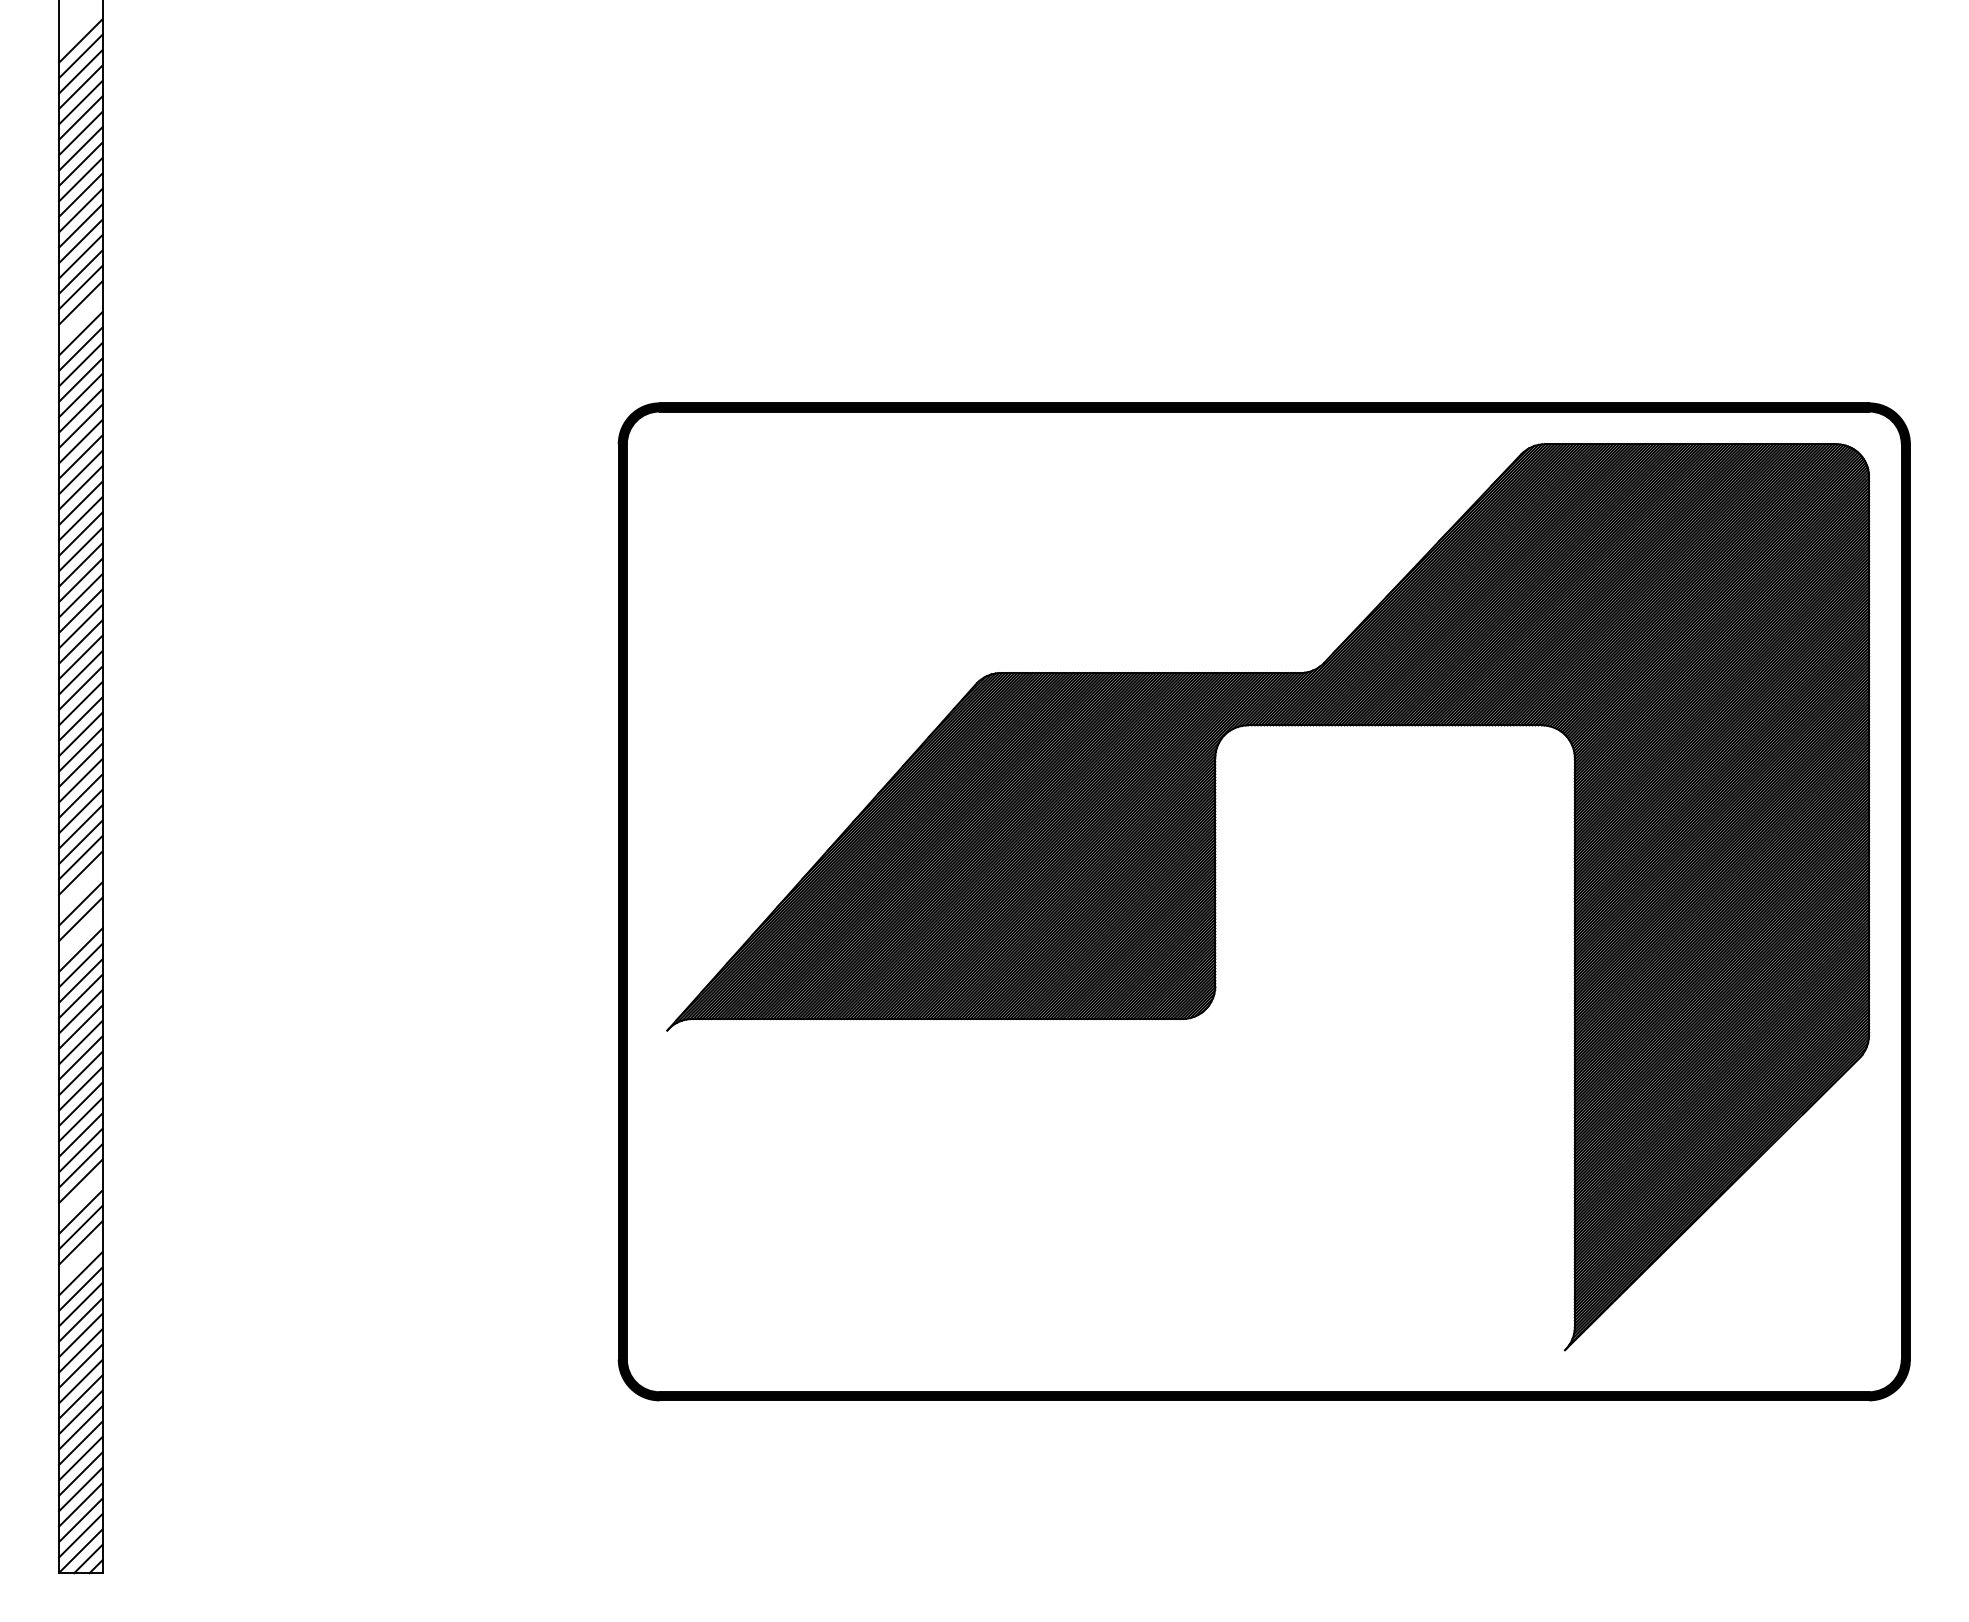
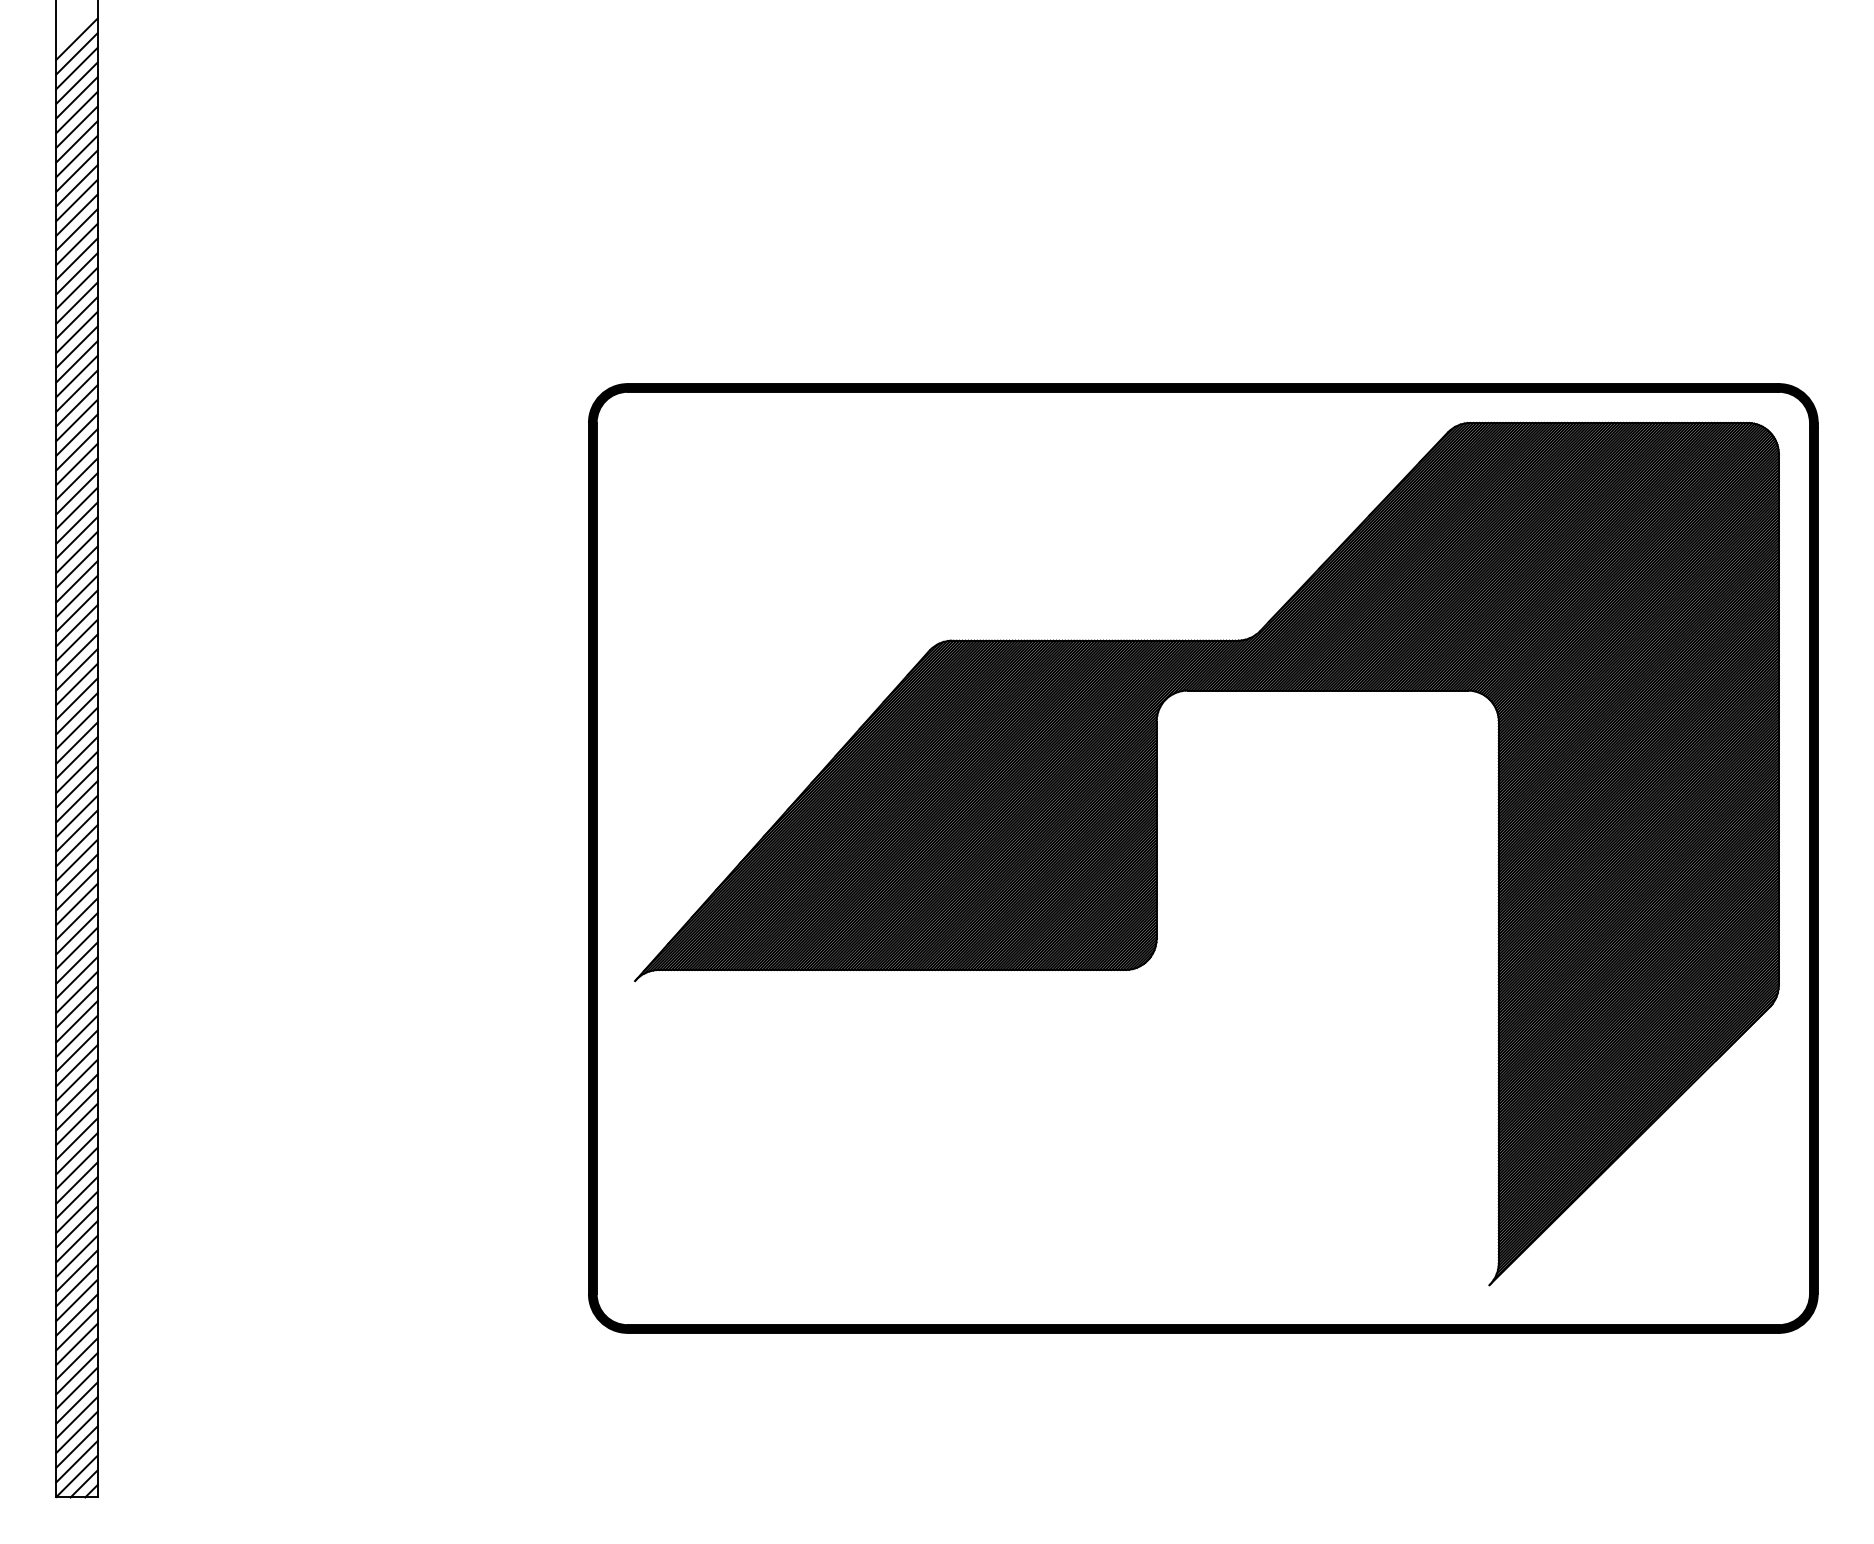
line: (80, 318) -> (76, 303), added
line: (80, 888) -> (76, 845), added
line: (80, 934) -> (76, 889), added
line: (80, 1196) -> (76, 1138), added
line: (80, 1258) -> (76, 1197), added

